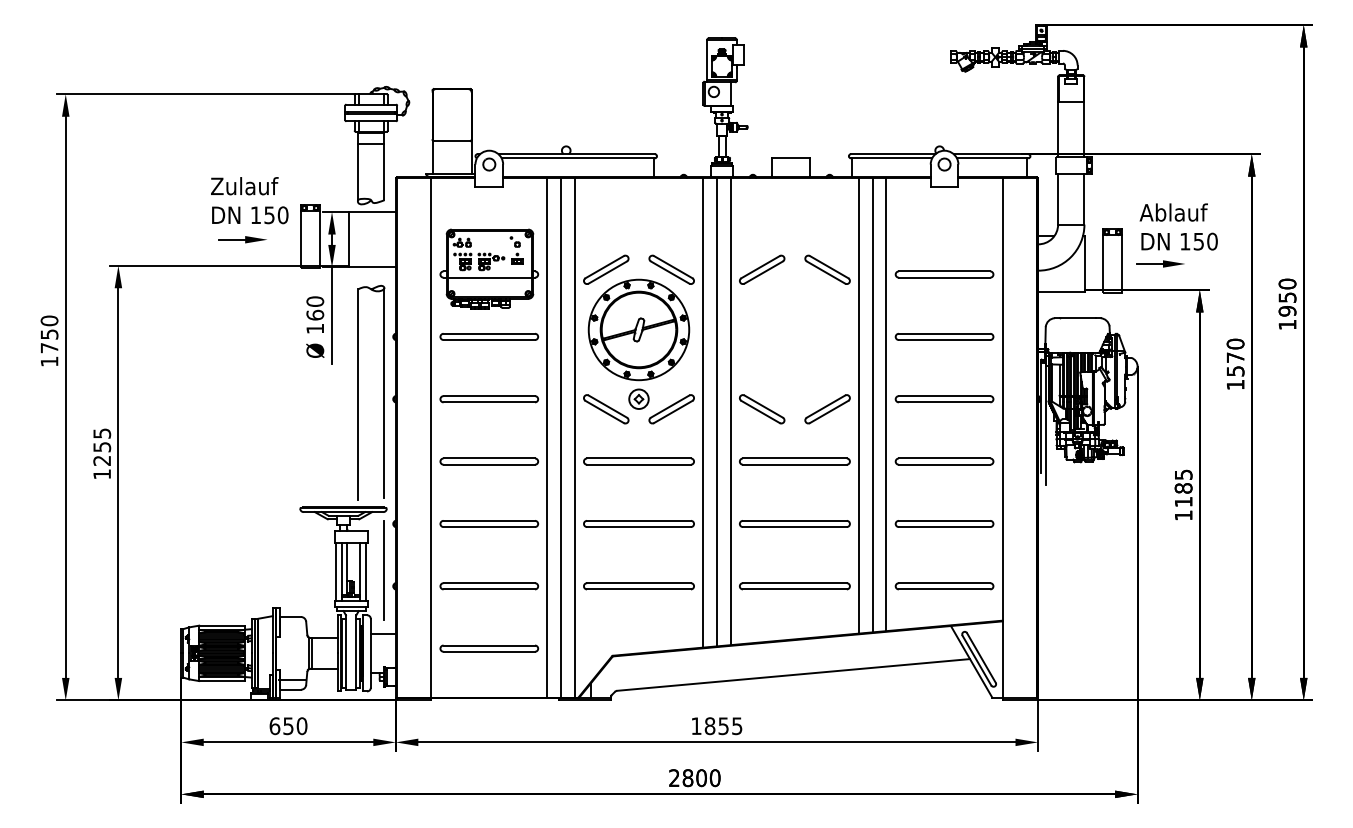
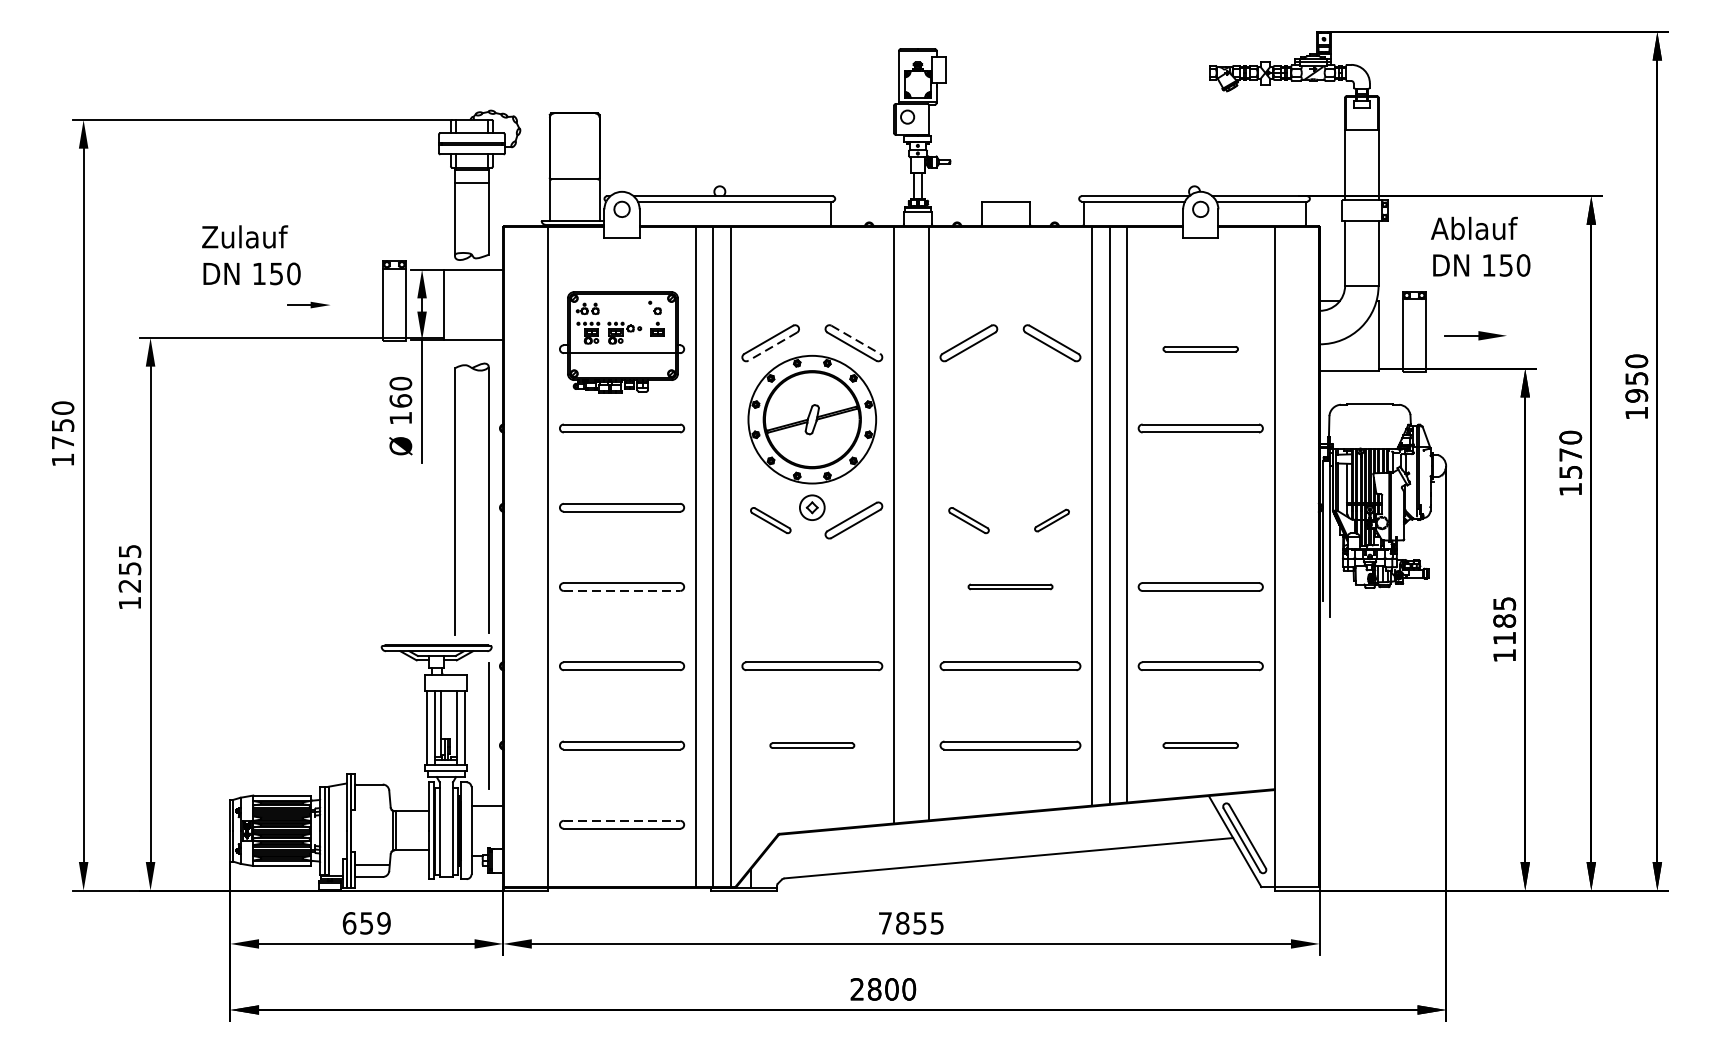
text: (249, 200) -> (251, 255), moved
text: (1178, 226) -> (1480, 246), moved
part: (242, 239) -> (308, 304), size x0.7
line: (673, 267) -> (856, 340), solid -> dashed
line: (607, 272) -> (772, 346), solid -> dashed
part: (944, 274) -> (1200, 349), size x0.6
part: (944, 399) -> (1200, 508), removed
part: (606, 409) -> (771, 520), size x0.7
part: (762, 409) -> (969, 520), size x0.7
part: (827, 409) -> (1051, 520), size x0.6
line: (716, 412) -> (910, 524), removed
part: (638, 461) -> (811, 586), removed
part: (794, 461) -> (1010, 586), size x0.6
line: (489, 464) -> (622, 590), solid -> dashed
part: (638, 586) -> (811, 745), size x0.6
part: (944, 586) -> (1200, 745), size x0.6
line: (489, 645) -> (622, 820), solid -> dashed
text: (696, 725) -> (885, 922), 1855 -> 7855
text: (301, 726) -> (383, 923), 650 -> 659

